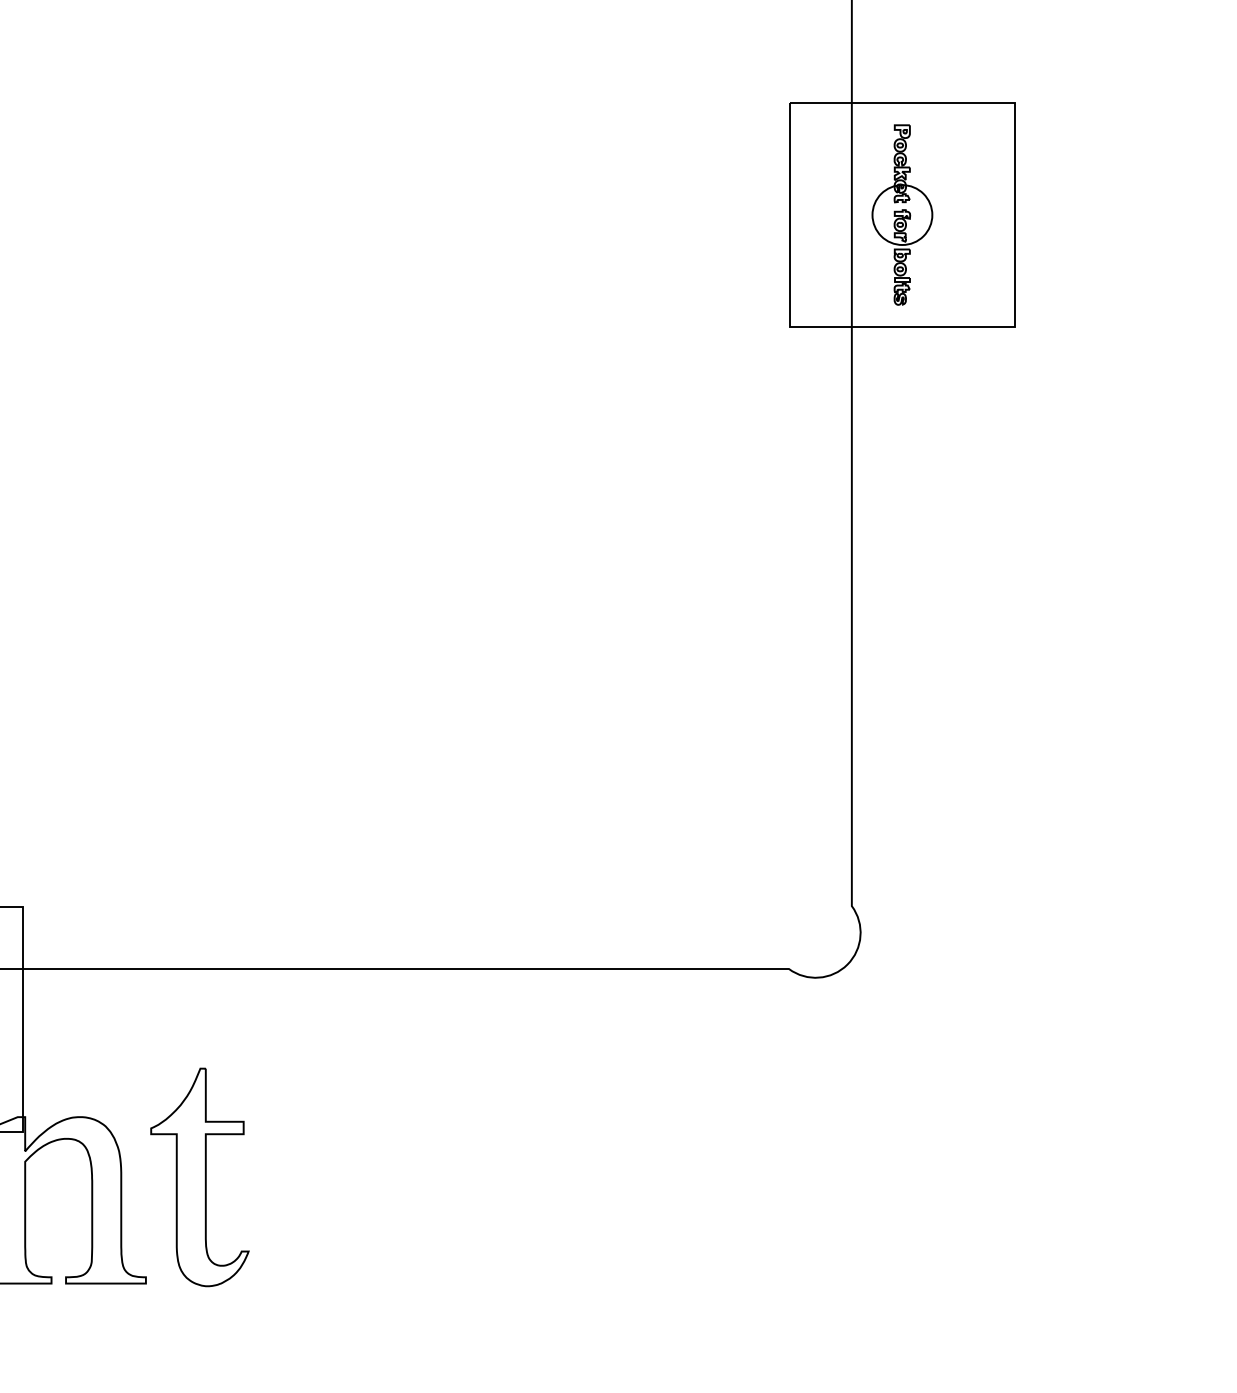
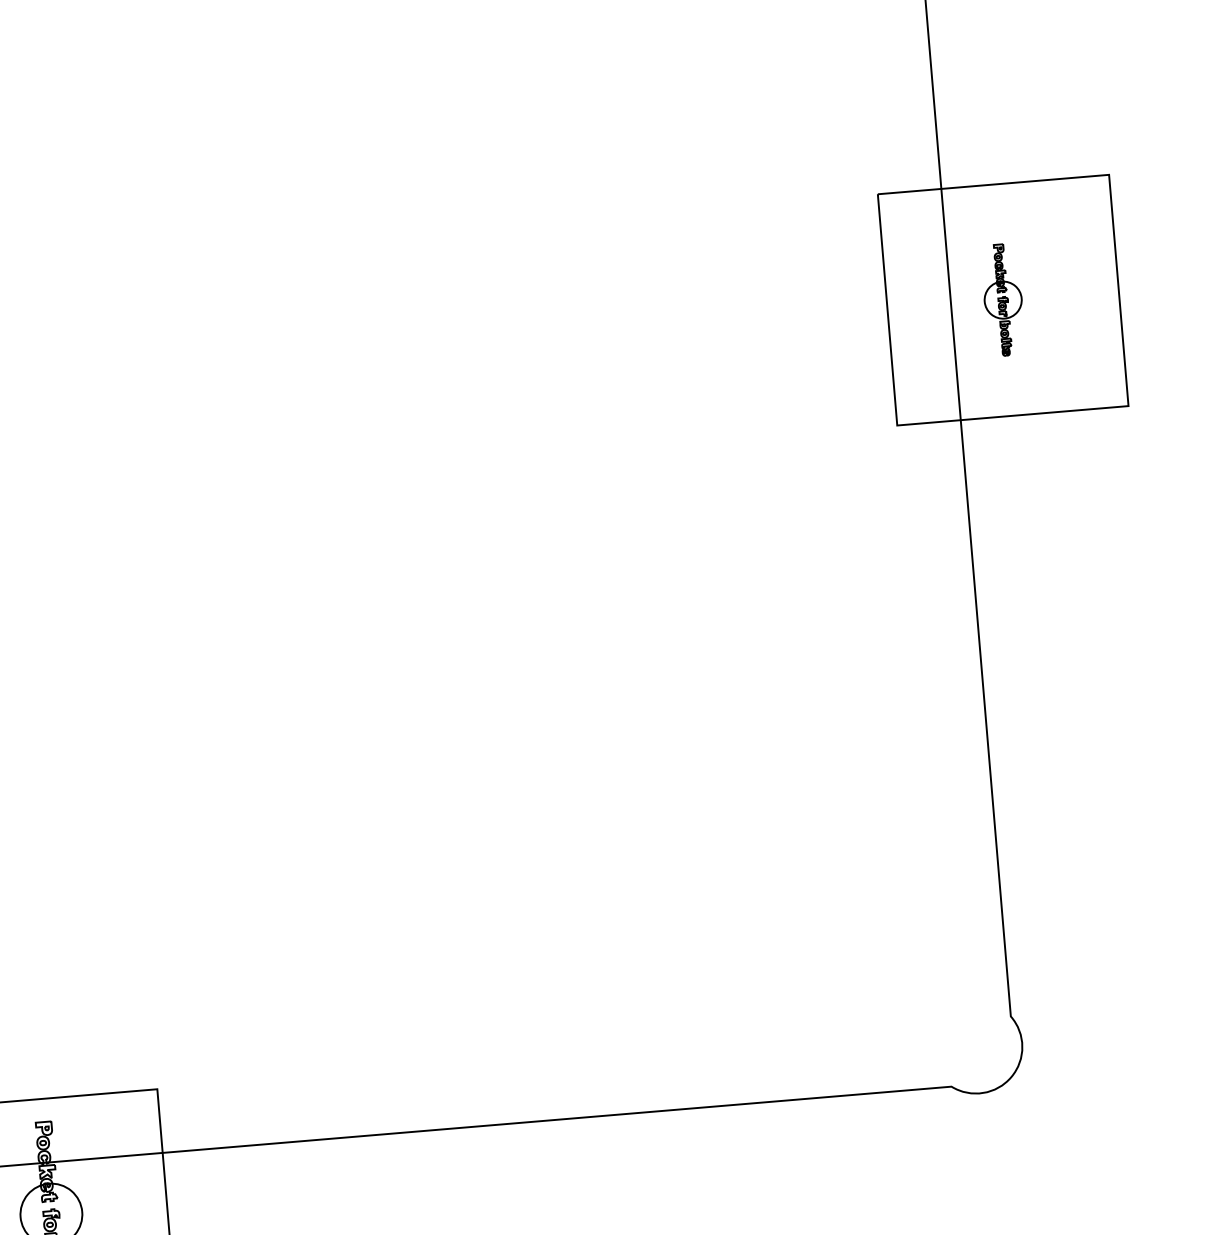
part: (902, 214) -> (1003, 299), size x0.6

